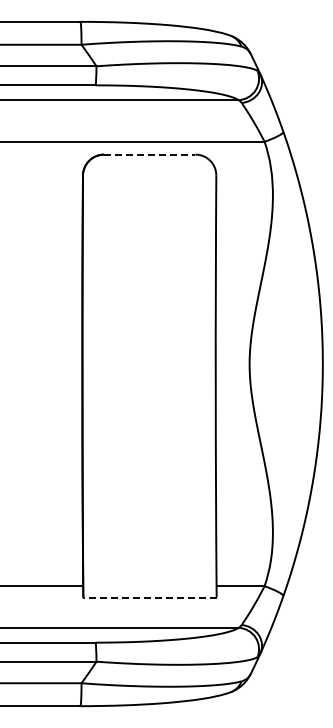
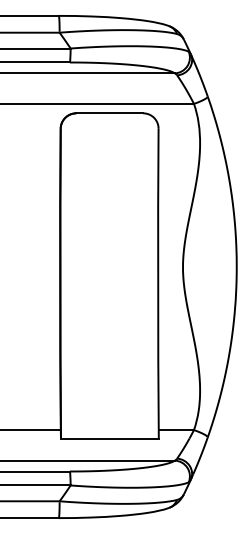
line: (149, 154) -> (109, 113), dashed -> solid
line: (150, 597) -> (110, 438), dashed -> solid

